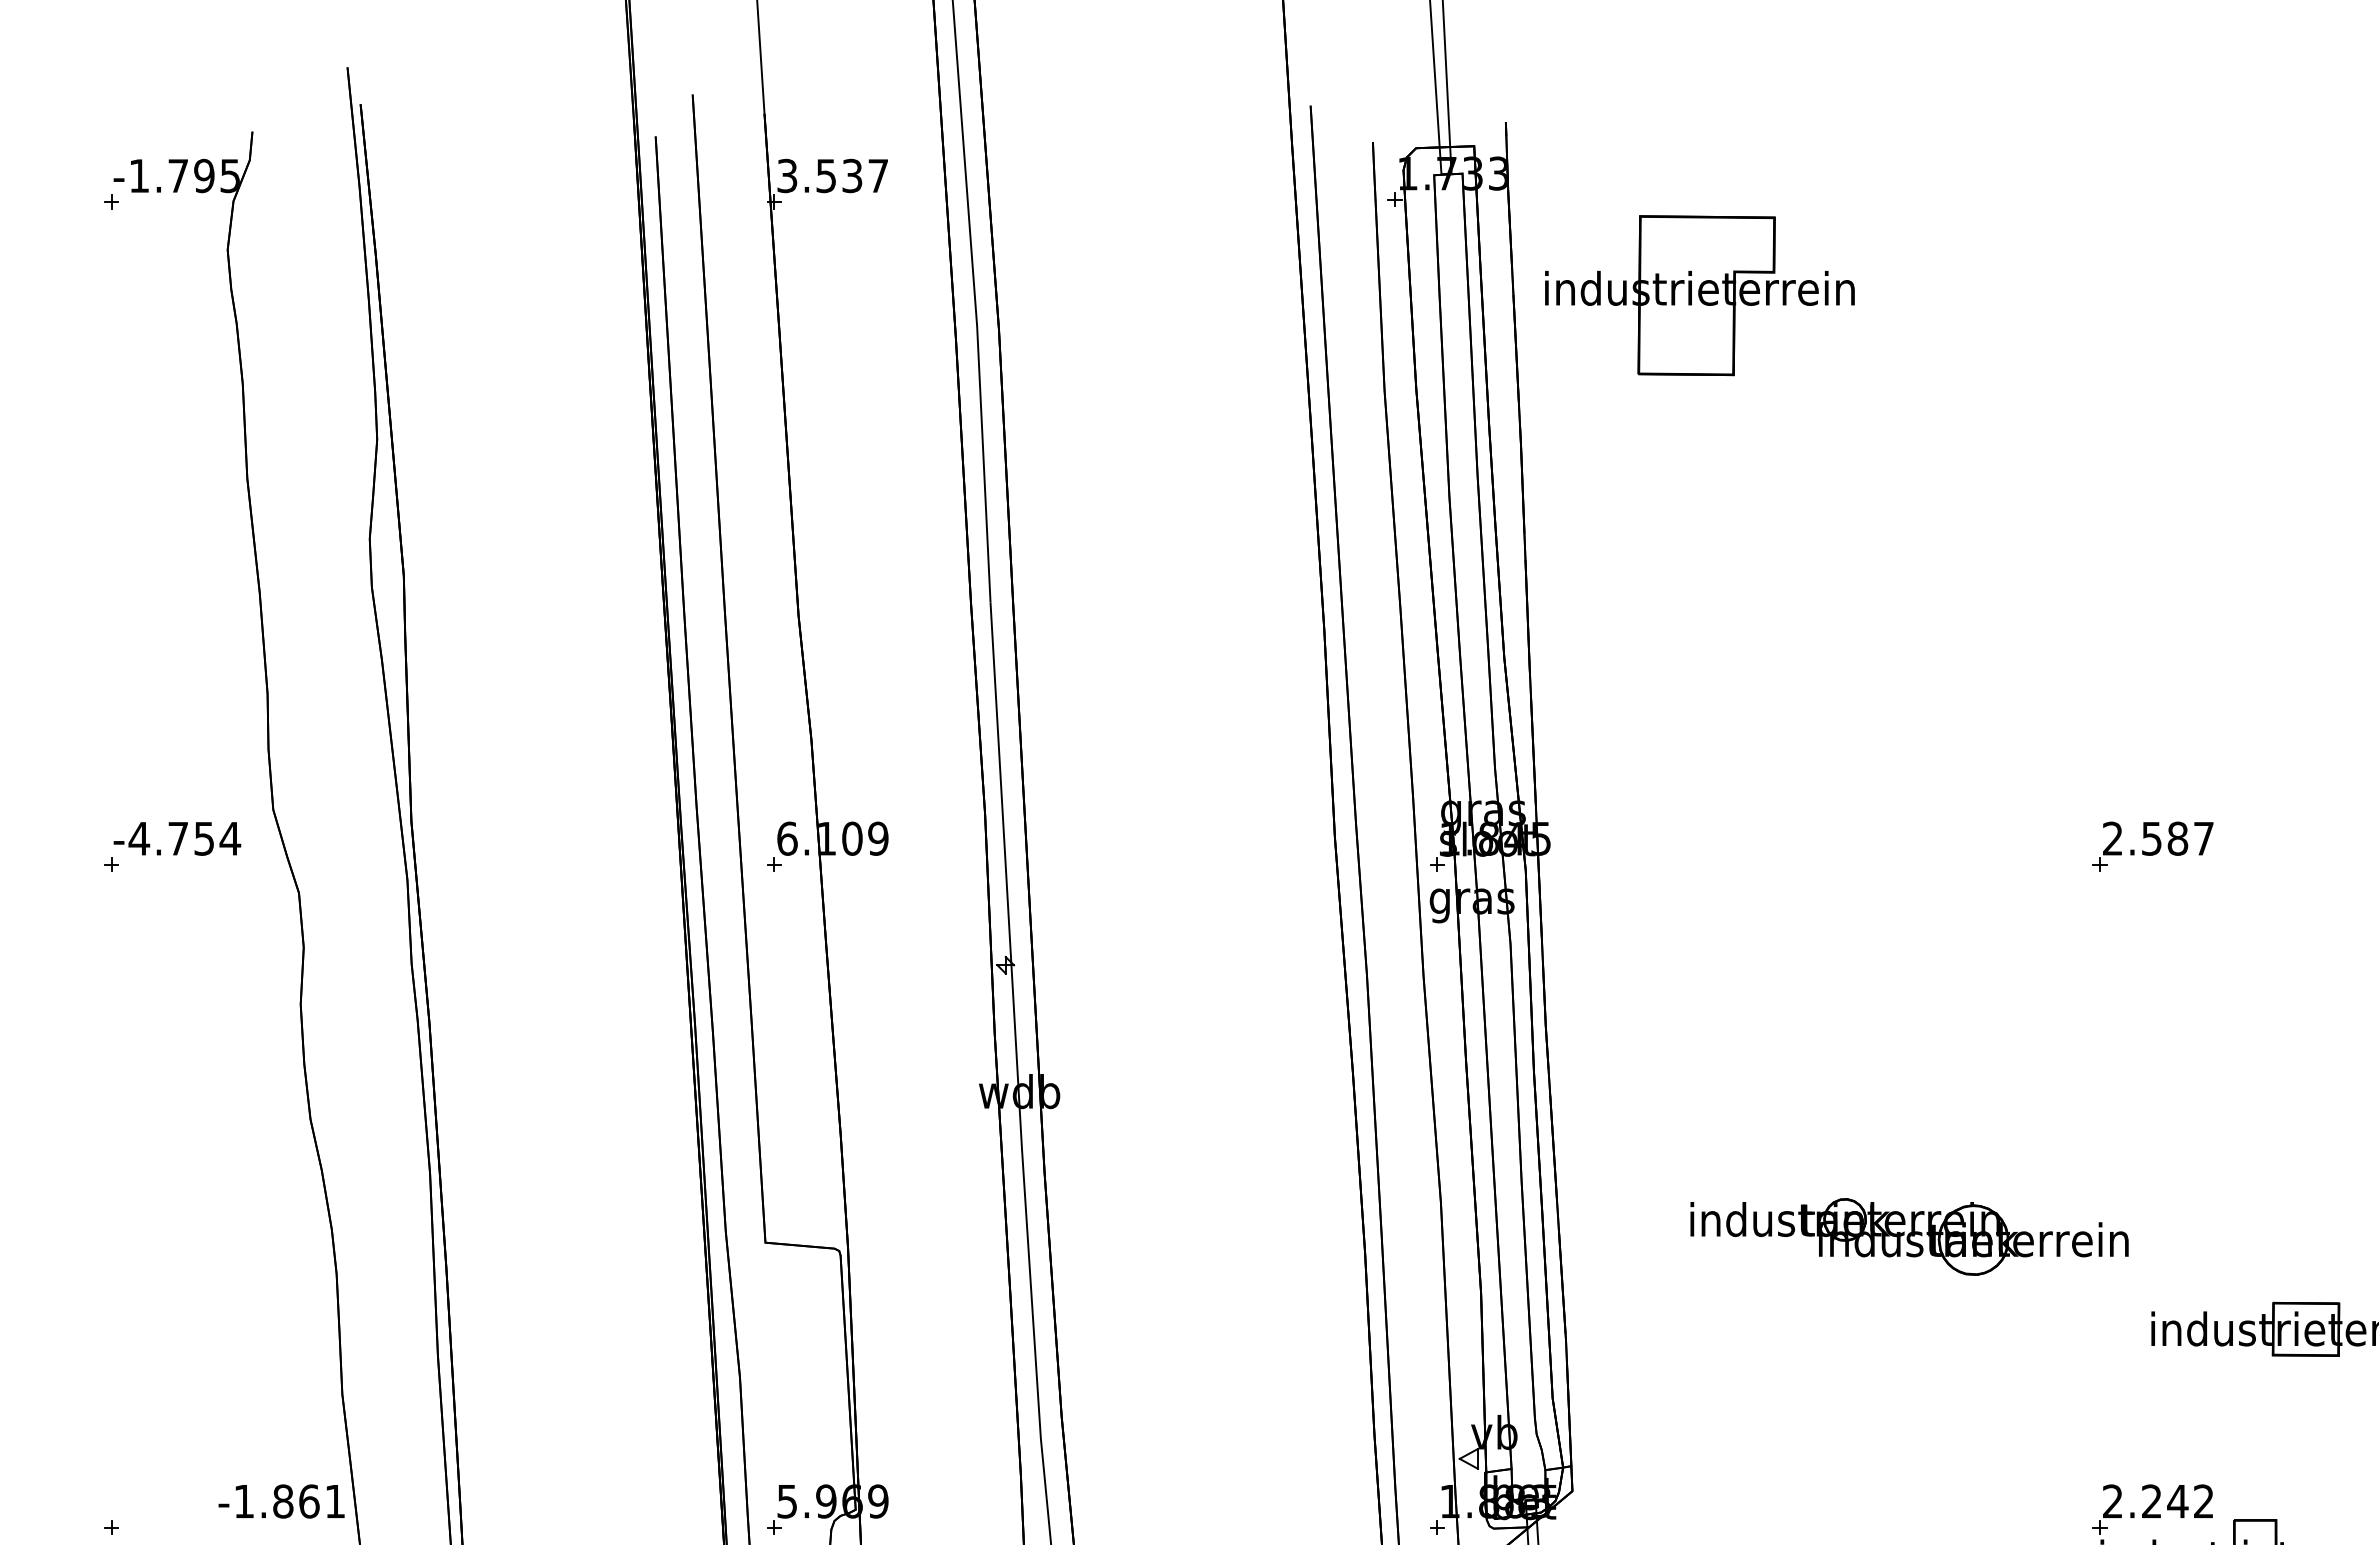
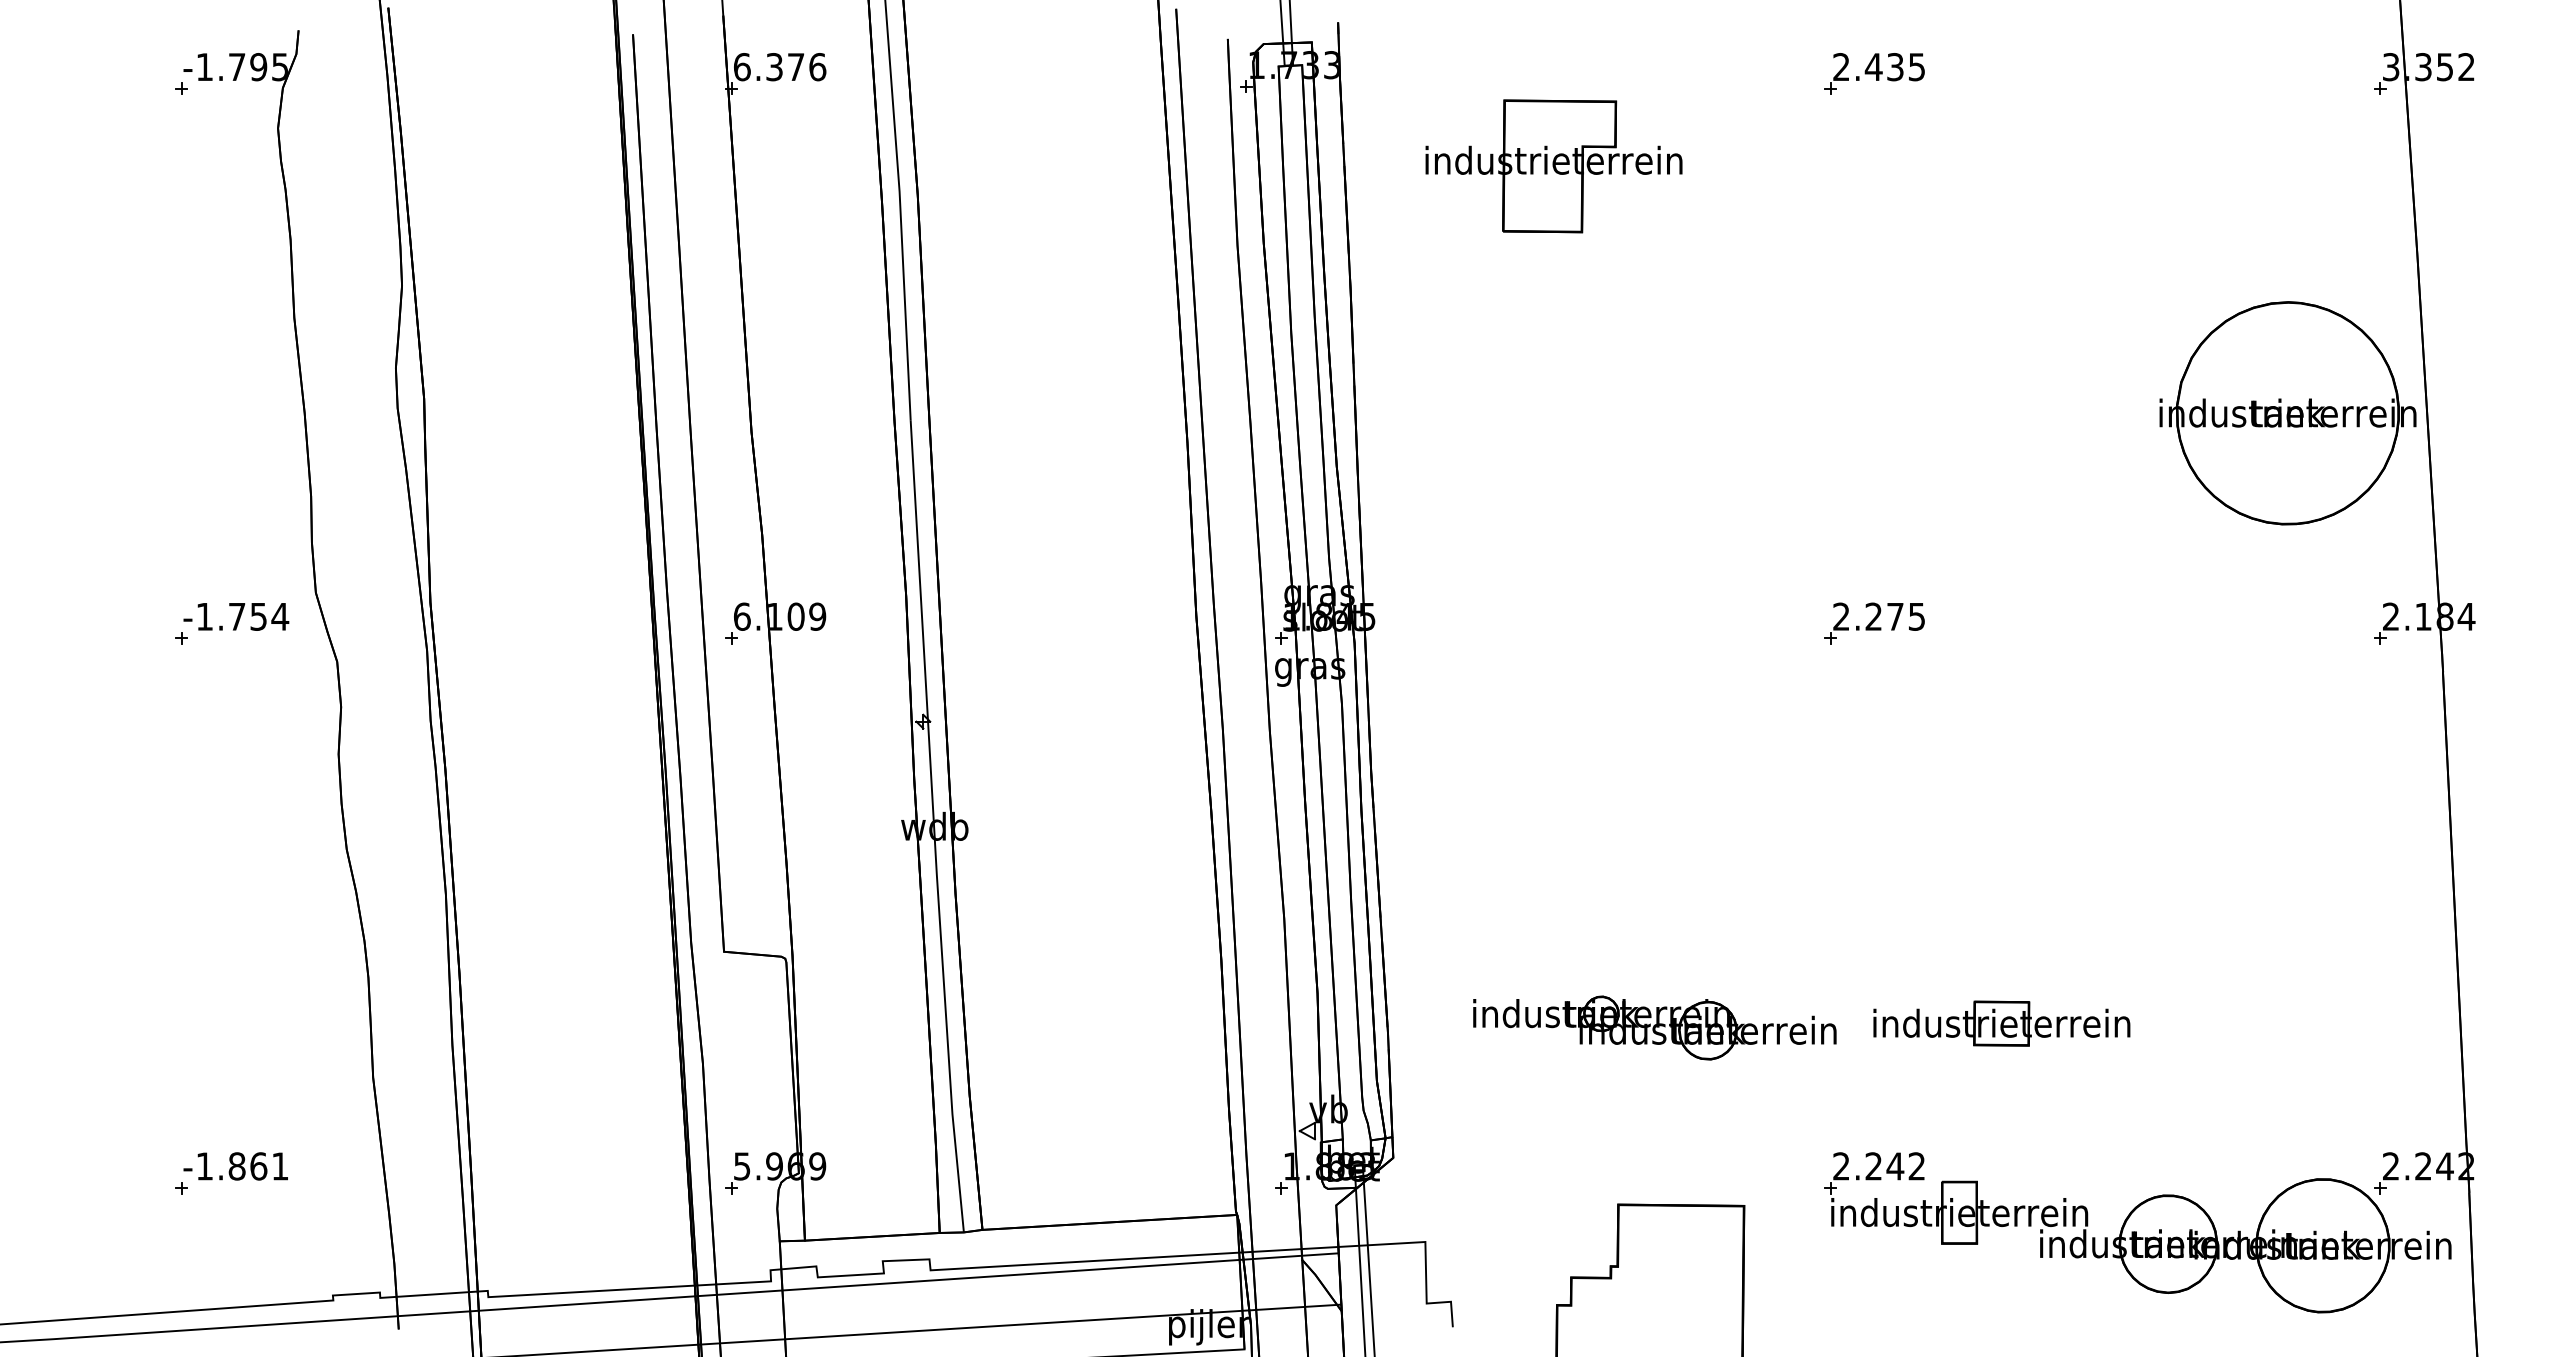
text: (833, 176) -> (780, 67), 3.537 -> 6.376
part: (2152, 183) -> (1874, 73), added
part: (1699, 295) -> (1553, 166), moved
text: (138, 838) -> (204, 616), -4.754 -> -1.754
text: (2176, 838) -> (1894, 616), 2.587 -> 2.275
part: (1909, 1236) -> (1654, 1027), moved
text: (281, 1501) -> (235, 1166), moved

